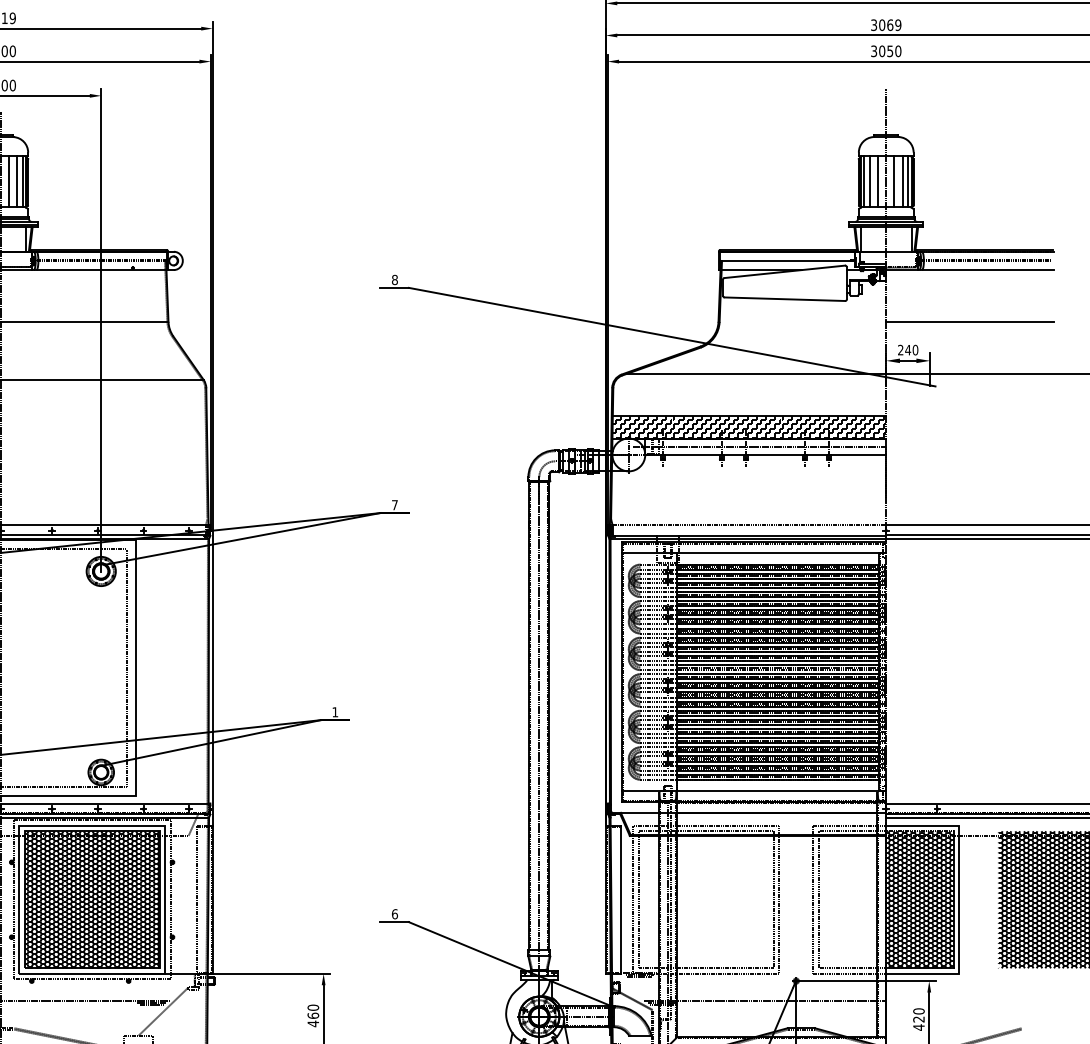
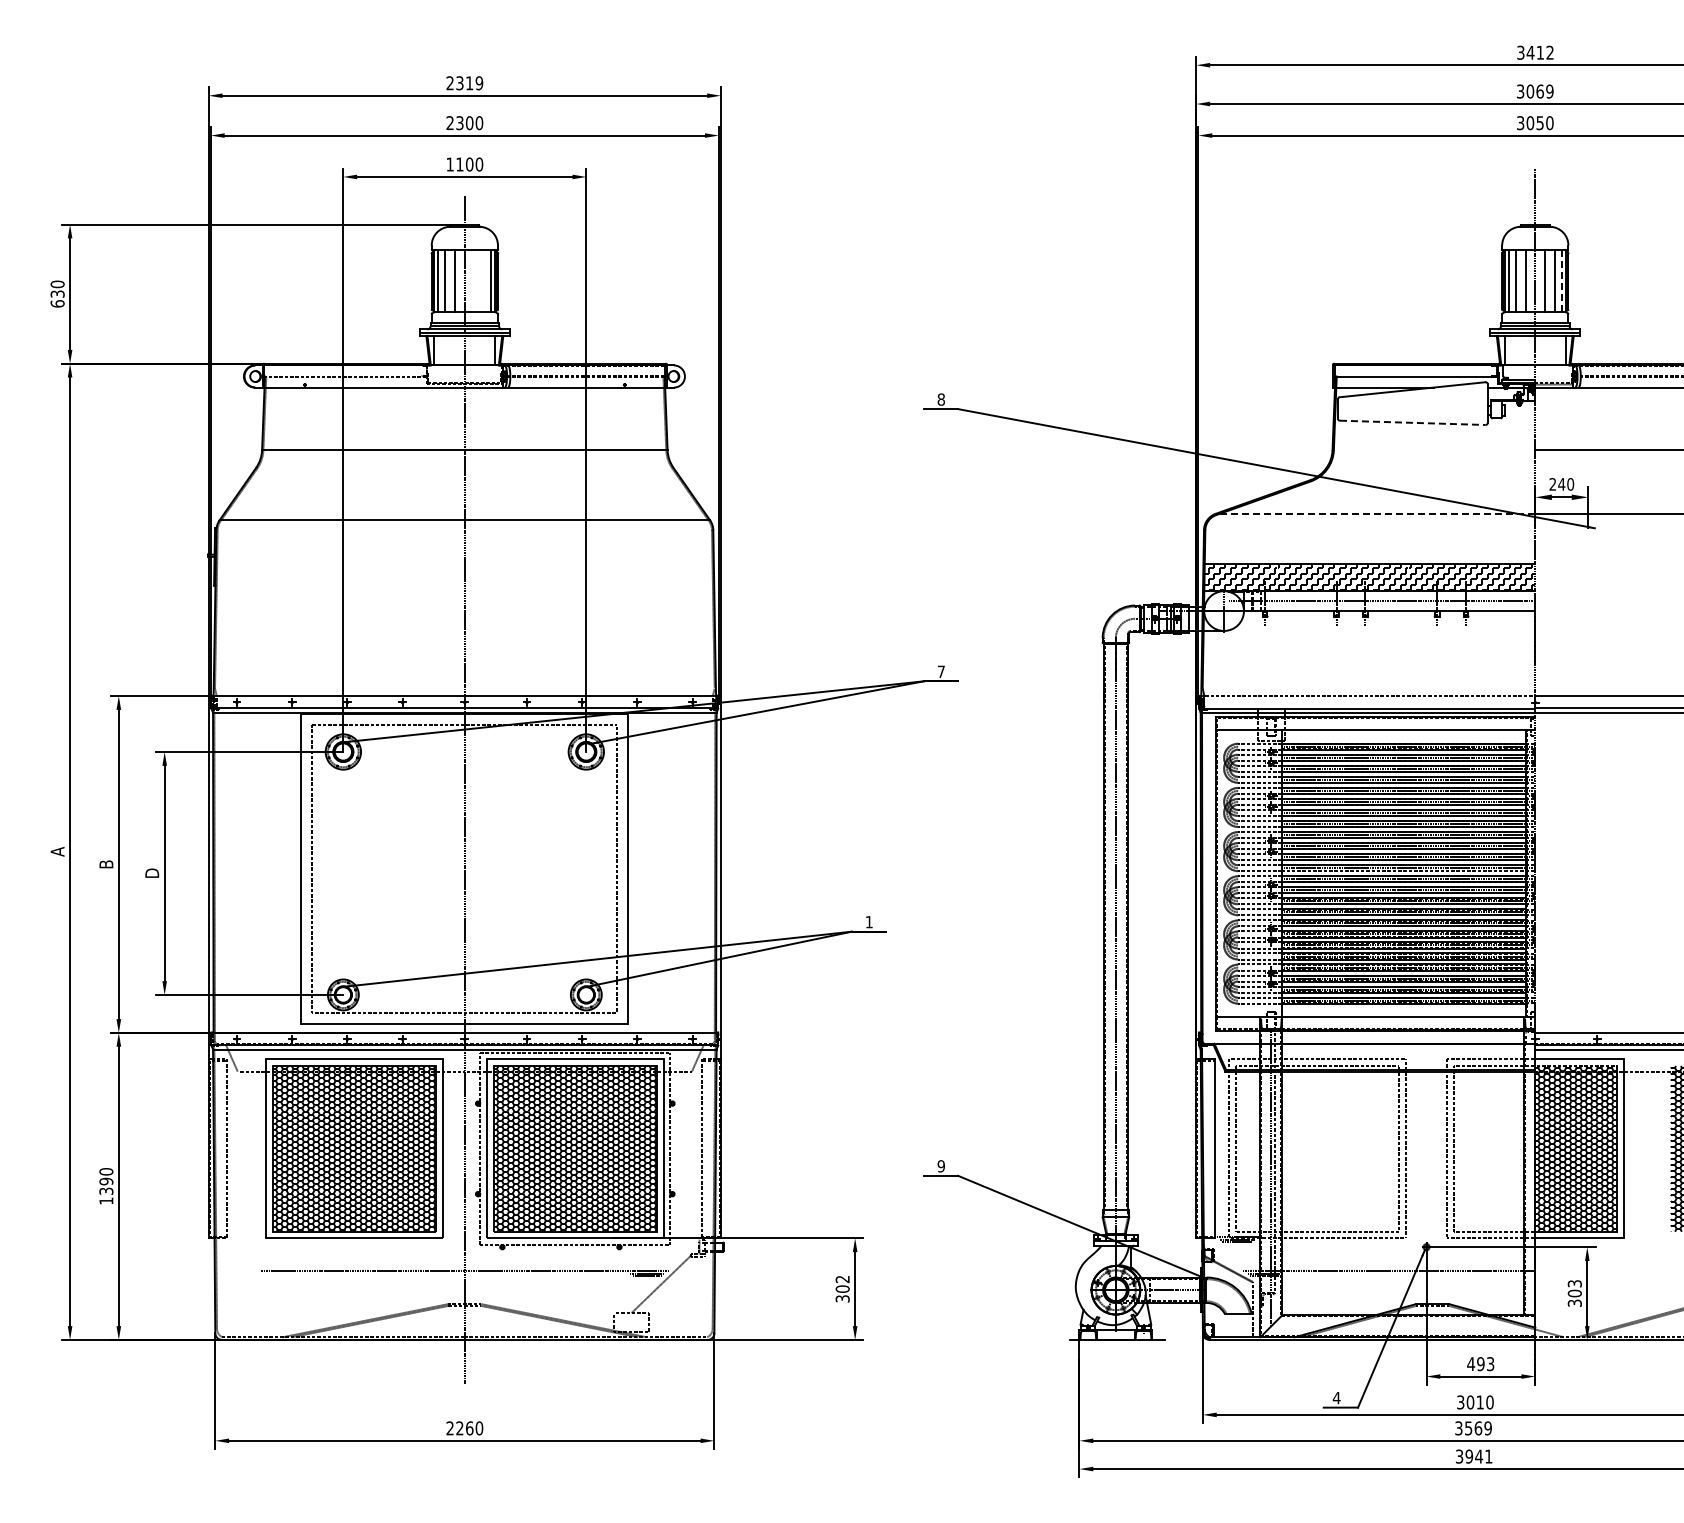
line: (8, 181) -> (474, 280), removed
line: (17, 181) -> (484, 280), removed
line: (907, 181) -> (1561, 280), solid -> dashed
line: (784, 298) -> (1412, 422), solid -> dashed
line: (755, 374) -> (1377, 513), solid -> dashed
text: (395, 914) -> (941, 1166), 6 -> 9
text: (313, 1015) -> (842, 1288), 460 -> 302
text: (918, 1019) -> (1574, 1293), 420 -> 303

